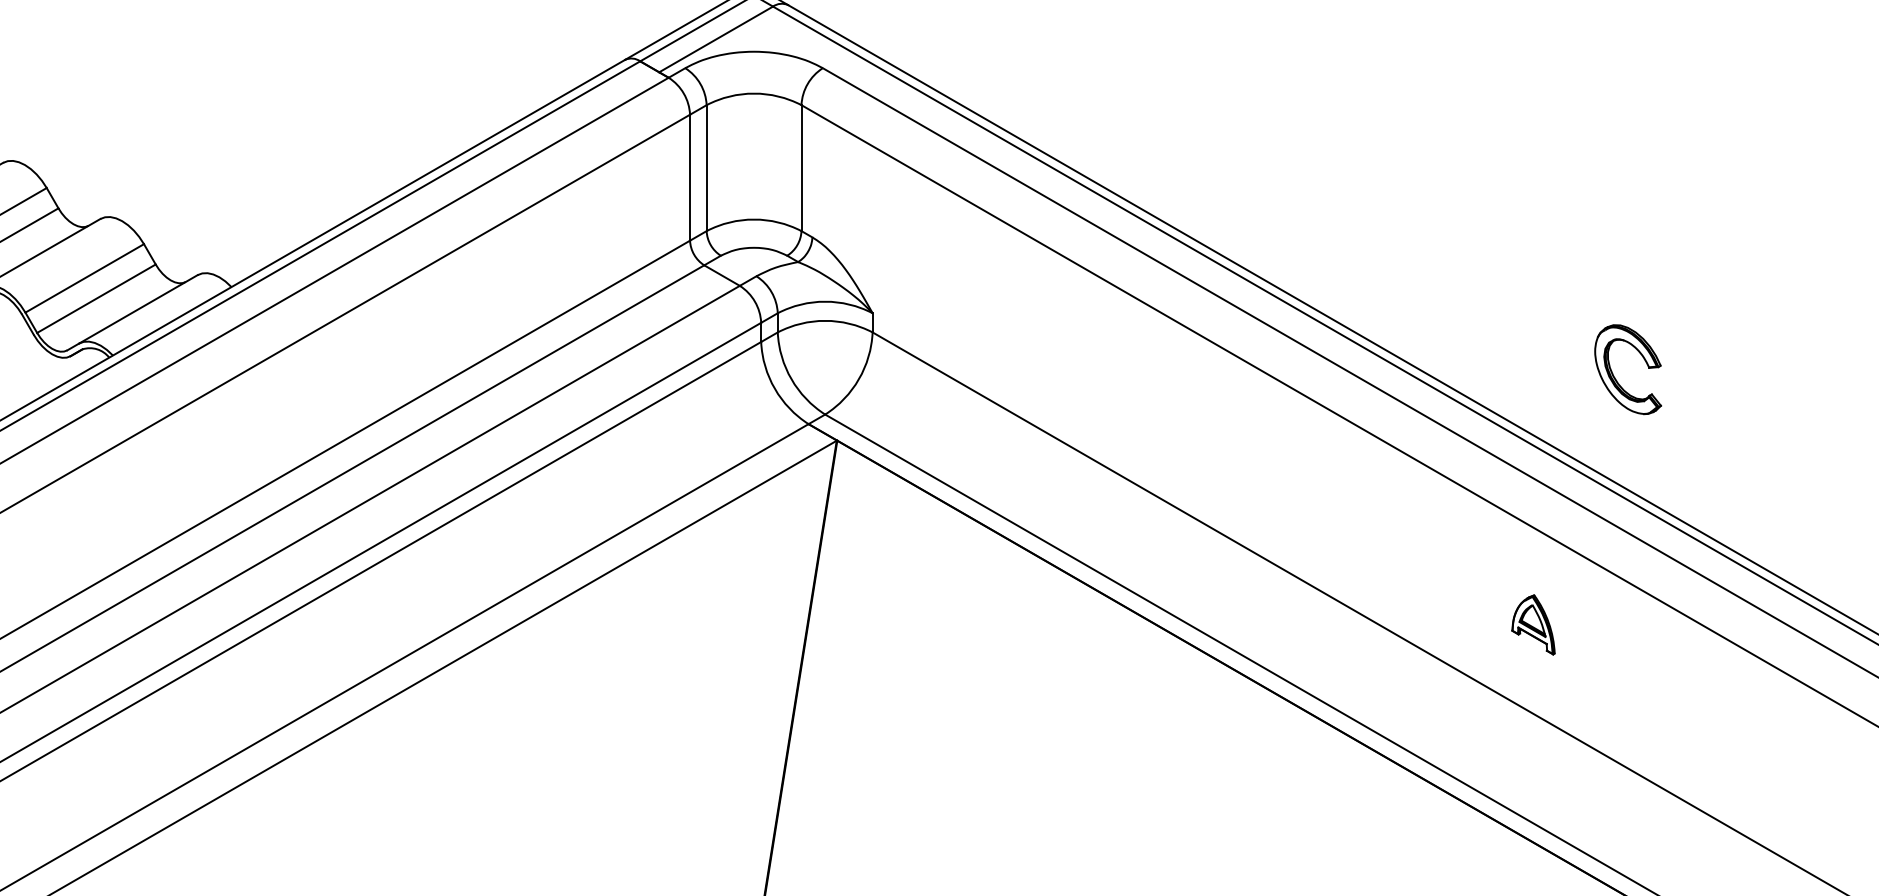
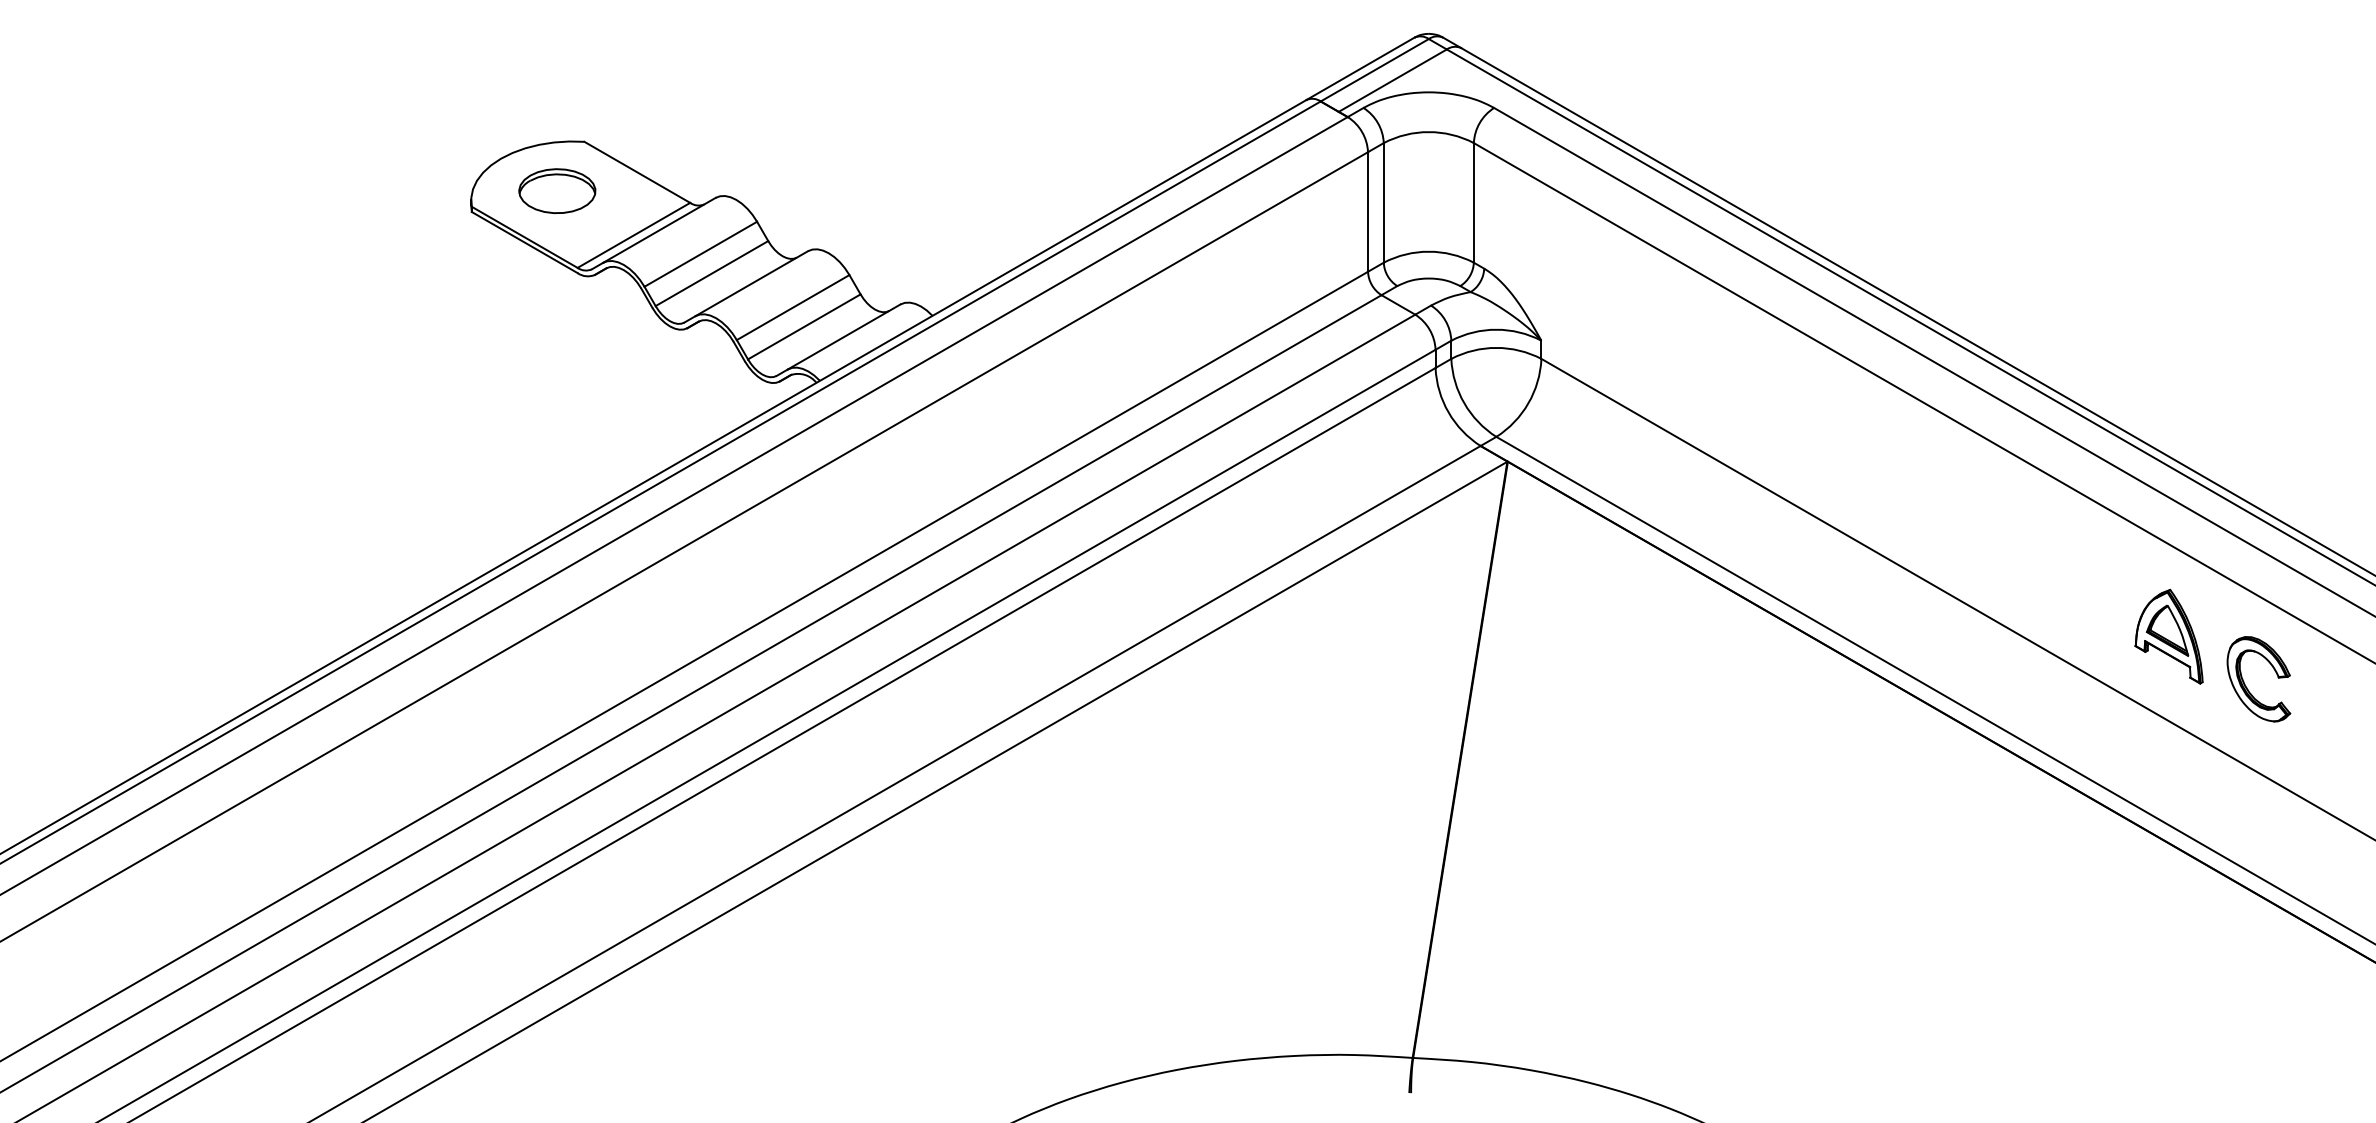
part: (1616, 378) -> (2247, 687), moved
part: (1532, 624) -> (2168, 636), size x1.67

